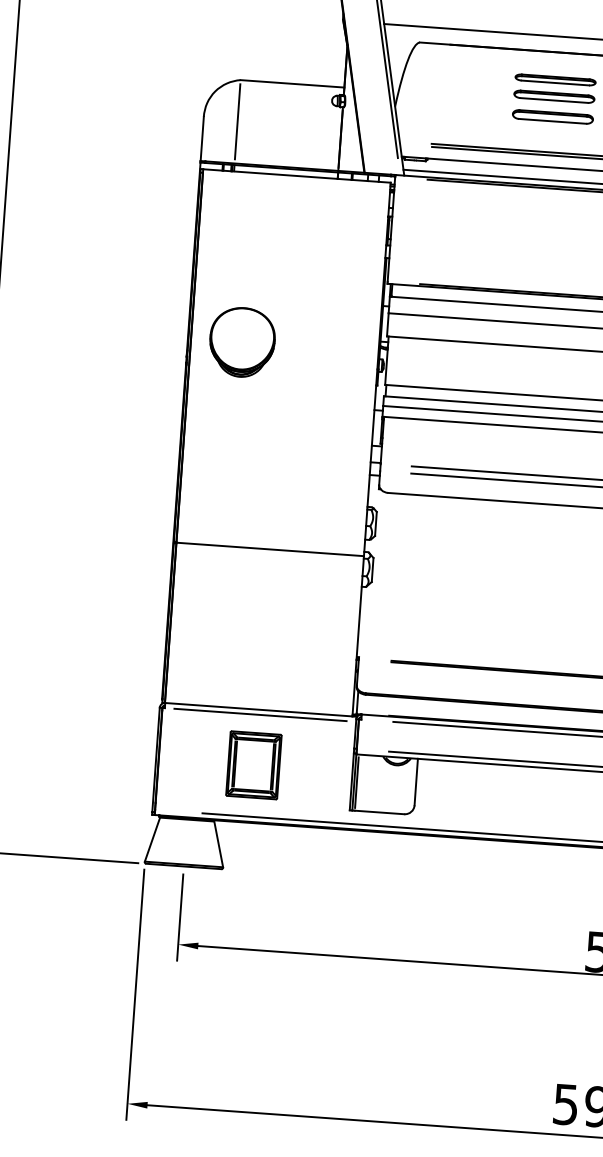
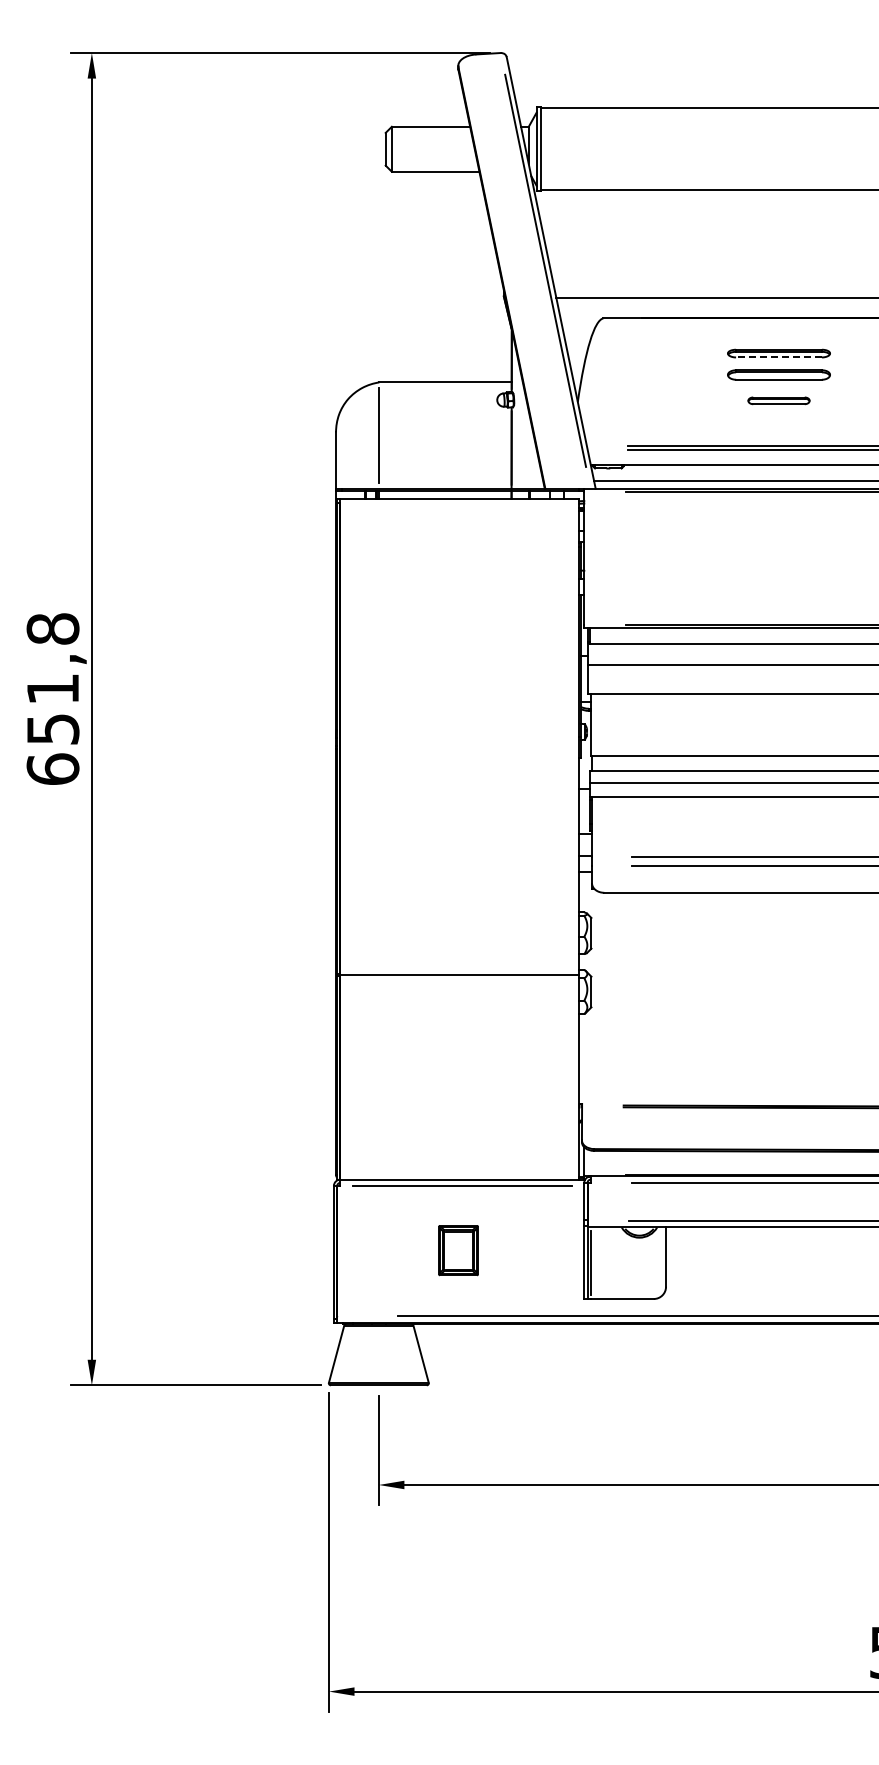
line: (555, 83) -> (779, 357), solid -> dashed
part: (552, 116) -> (778, 400), size x0.6
part: (242, 341) -> (405, 714), removed
part: (253, 765) -> (458, 1250), size x0.6

